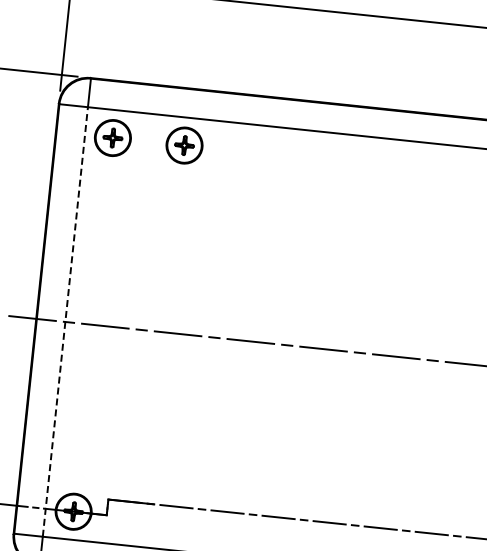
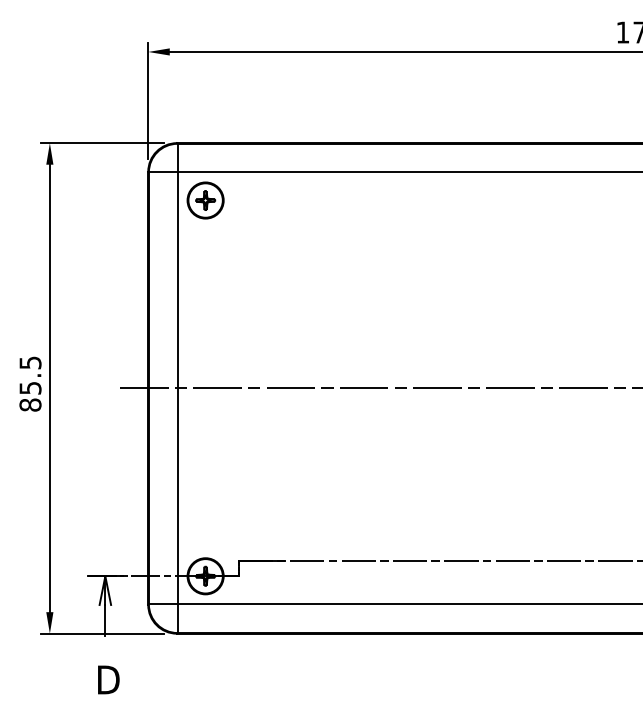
part: (184, 145) -> (277, 200), removed
line: (65, 322) -> (177, 388), dashed -> solid

